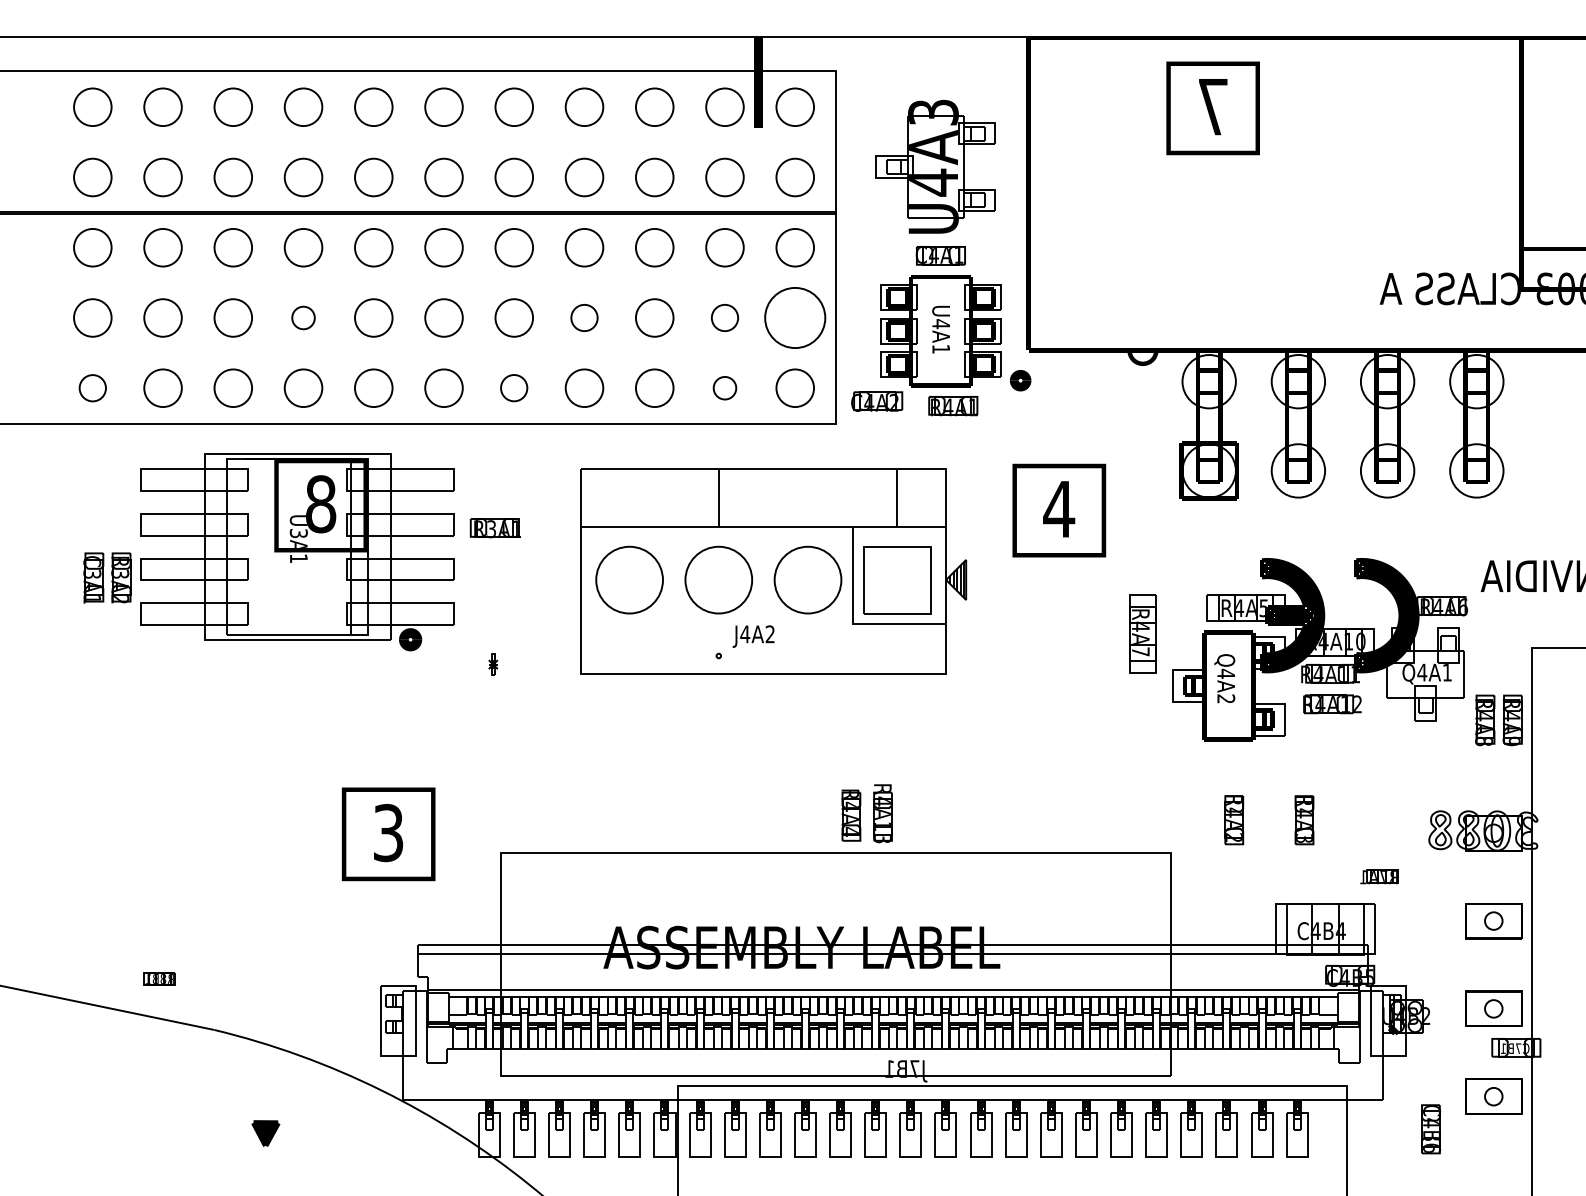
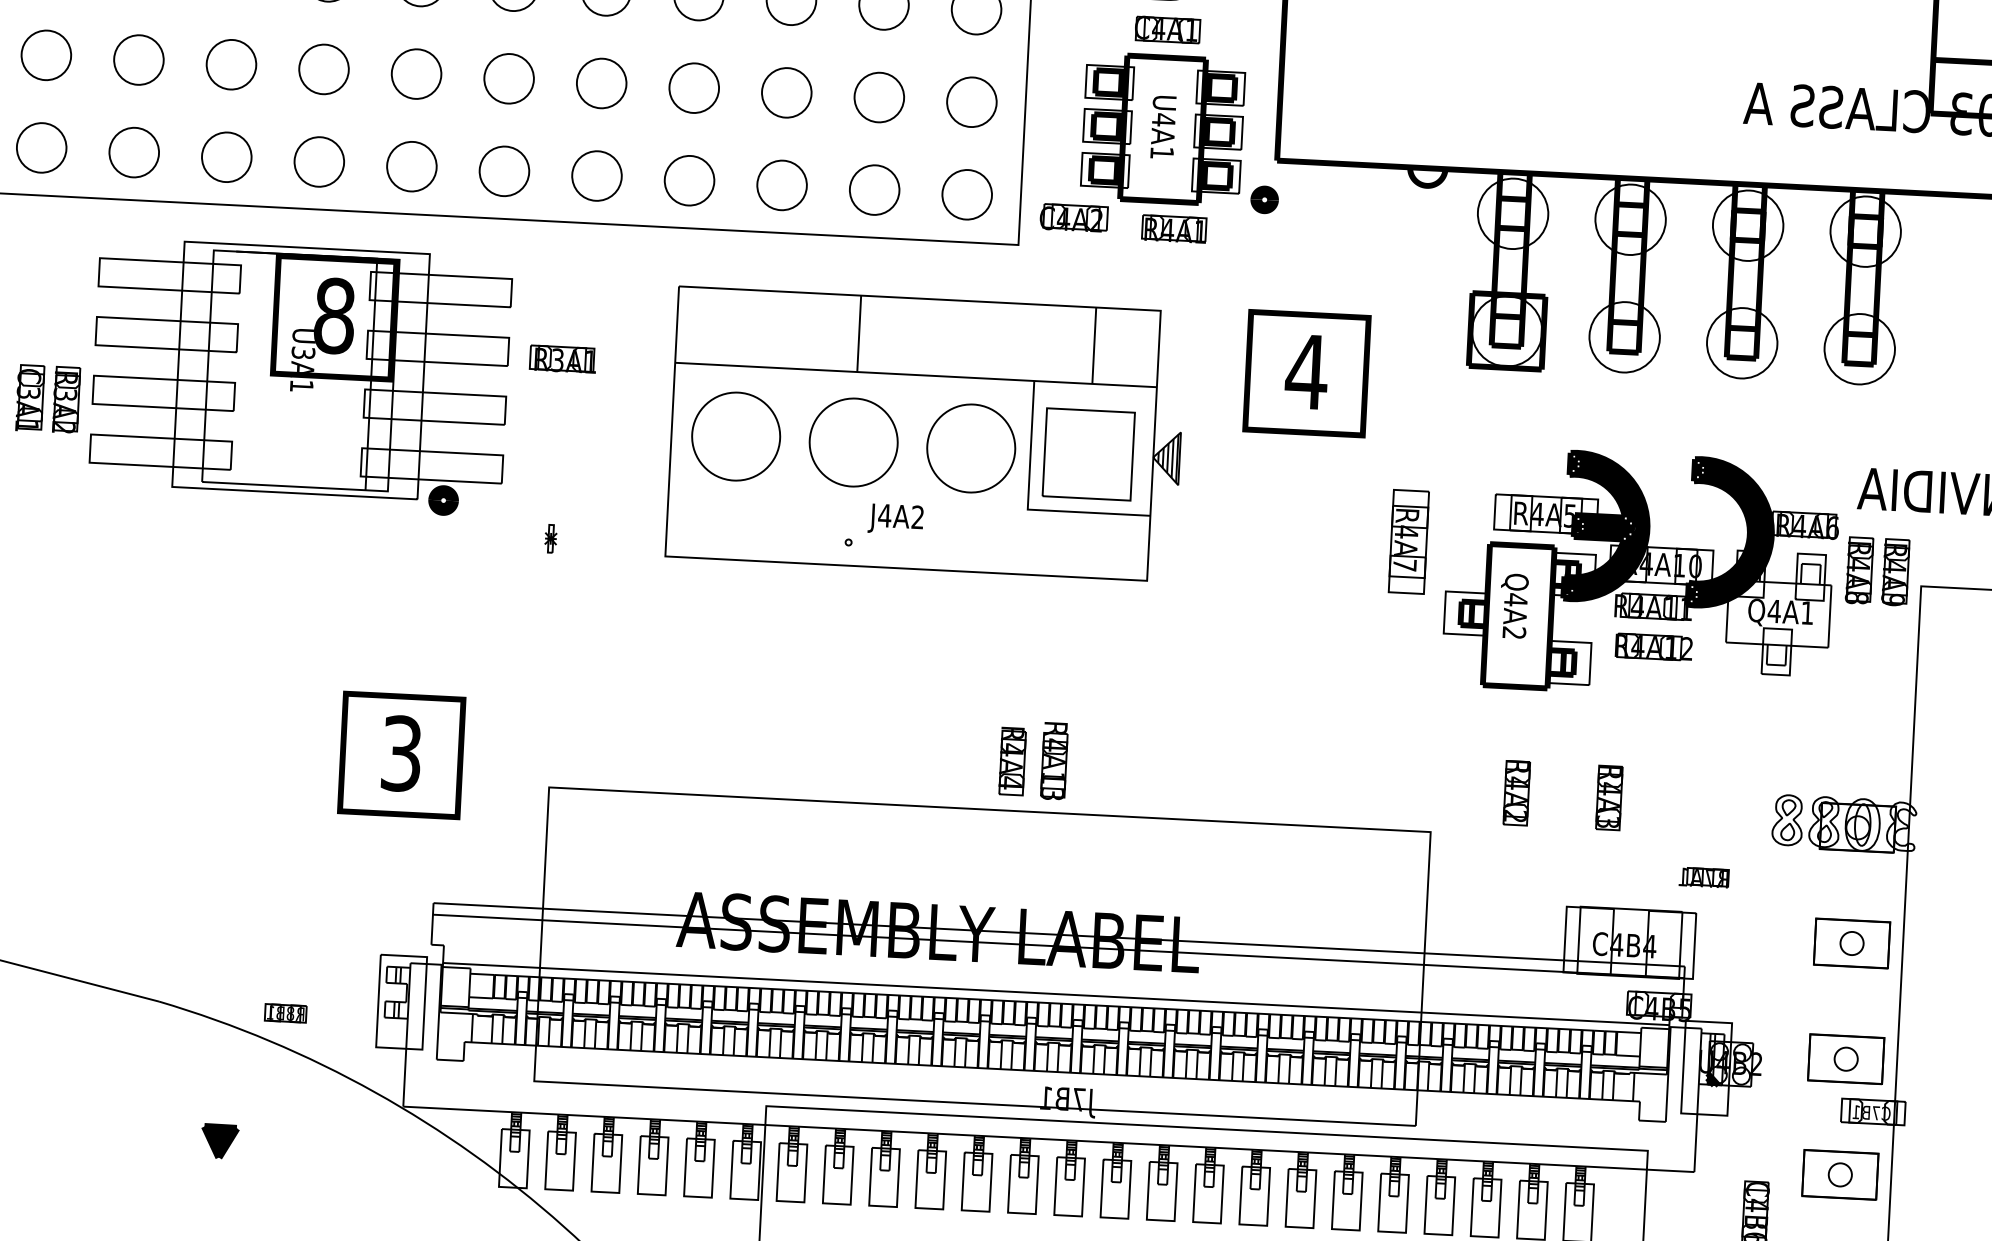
circle: (303, 317) -> (324, 68), size x1.67
circle: (584, 317) -> (694, 87), size x1.43
circle: (724, 317) -> (878, 96), size x1.43
circle: (795, 317) -> (972, 101), size x0.62
circle: (513, 387) -> (596, 175), size x1.43
circle: (92, 388) -> (41, 148), size x1.43
circle: (724, 388) -> (873, 190), size x1.67
part: (1498, 720) -> (1877, 571), moved
part: (159, 978) -> (285, 1012), moved

